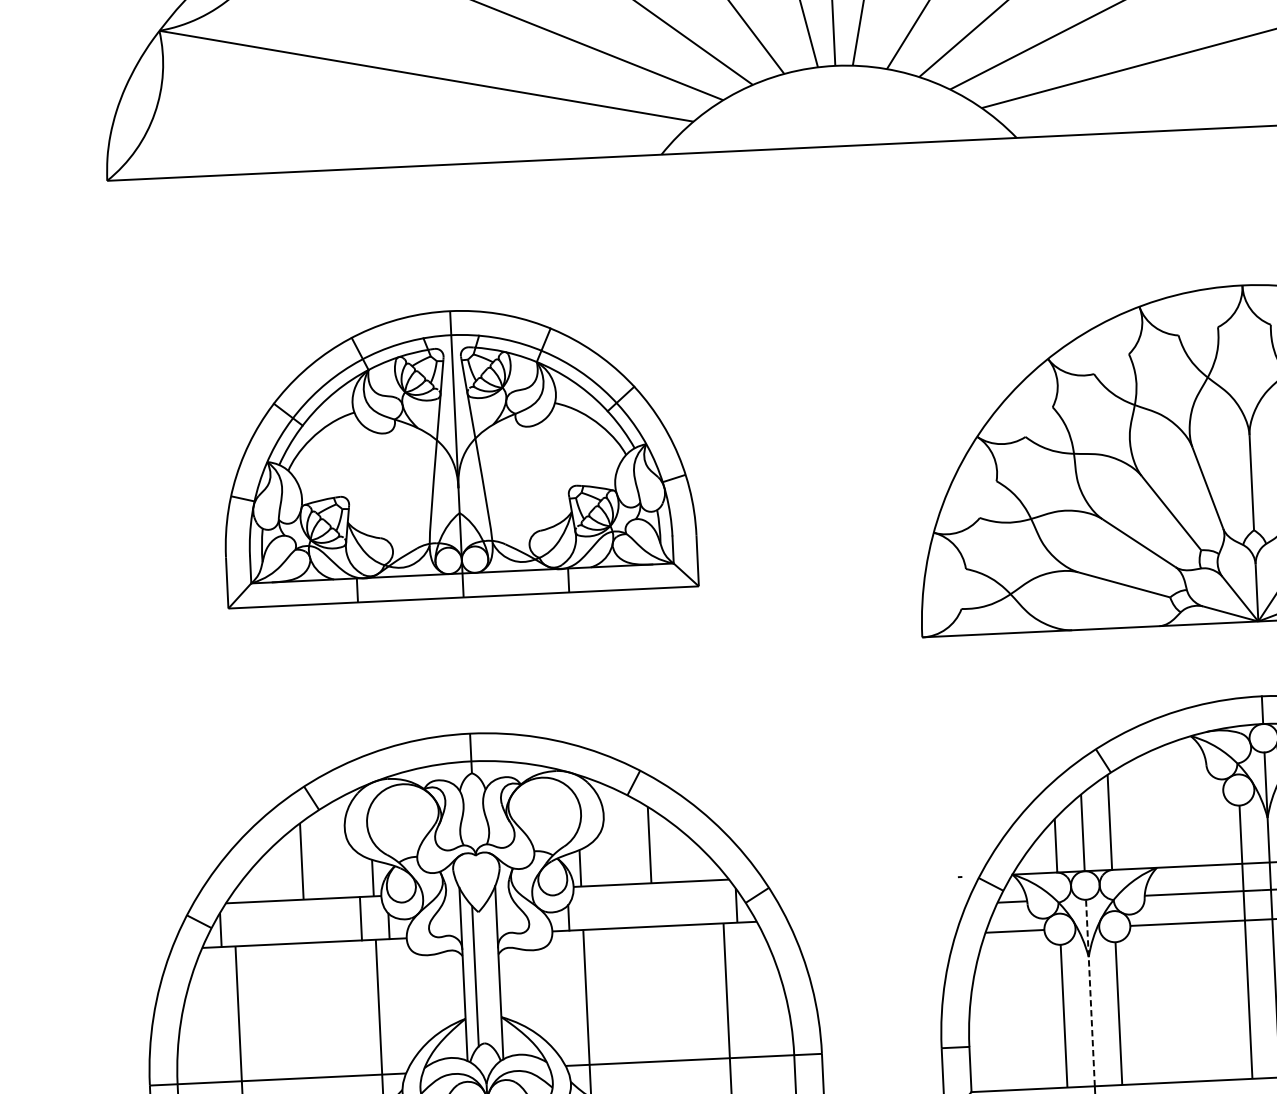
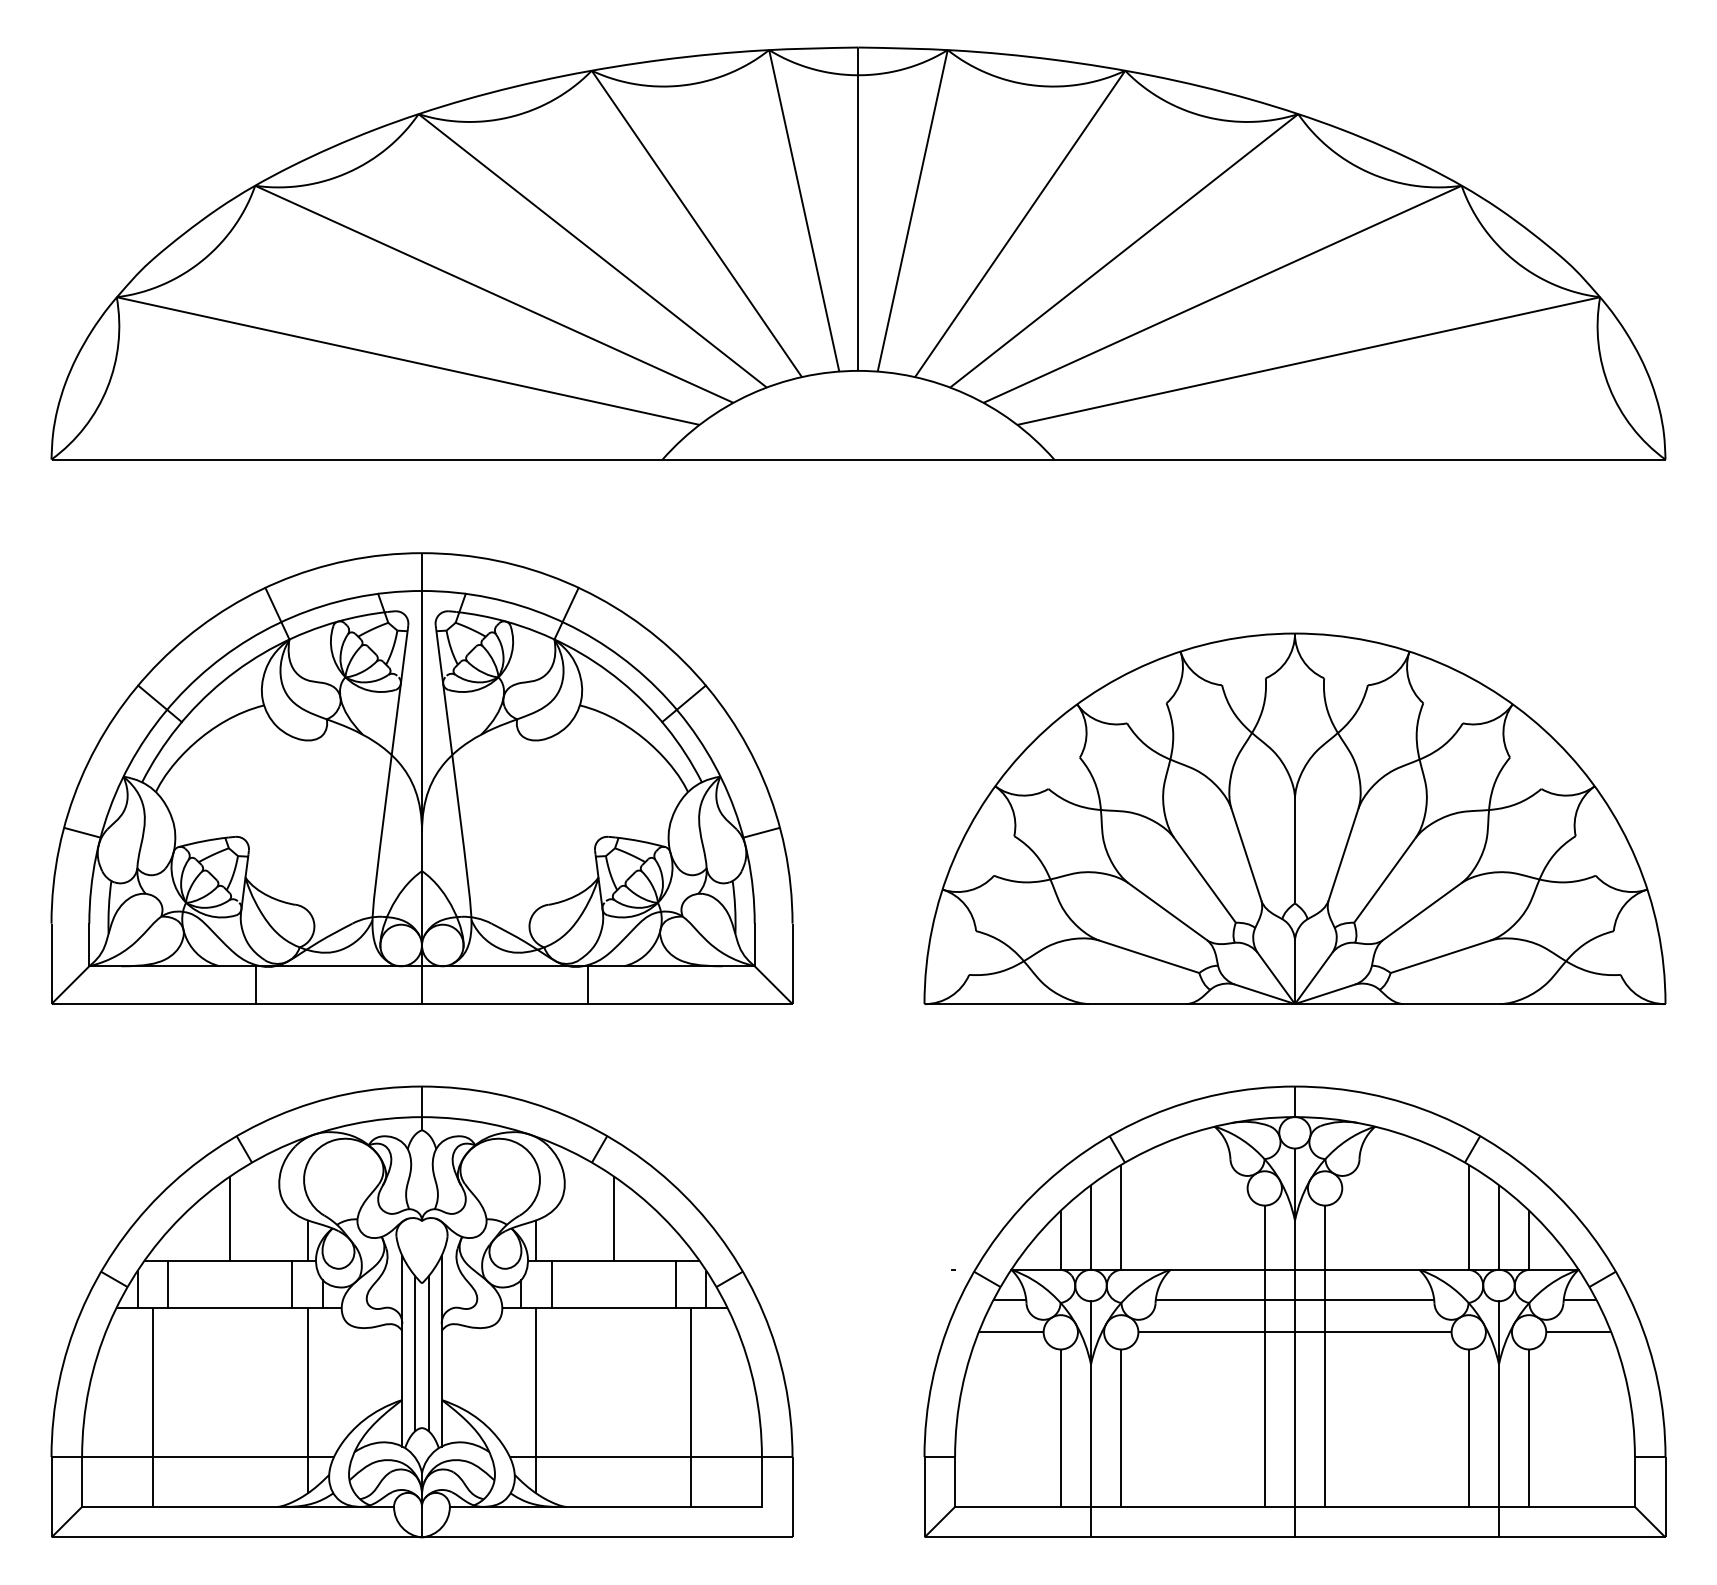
part: (456, 454) -> (421, 778), size x1.43
line: (708, 902) -> (675, 1284), added
line: (595, 907) -> (551, 1284), added
line: (248, 924) -> (168, 1284), added
line: (487, 975) -> (428, 1353), added
line: (1090, 993) -> (1091, 1404), dashed -> solid

